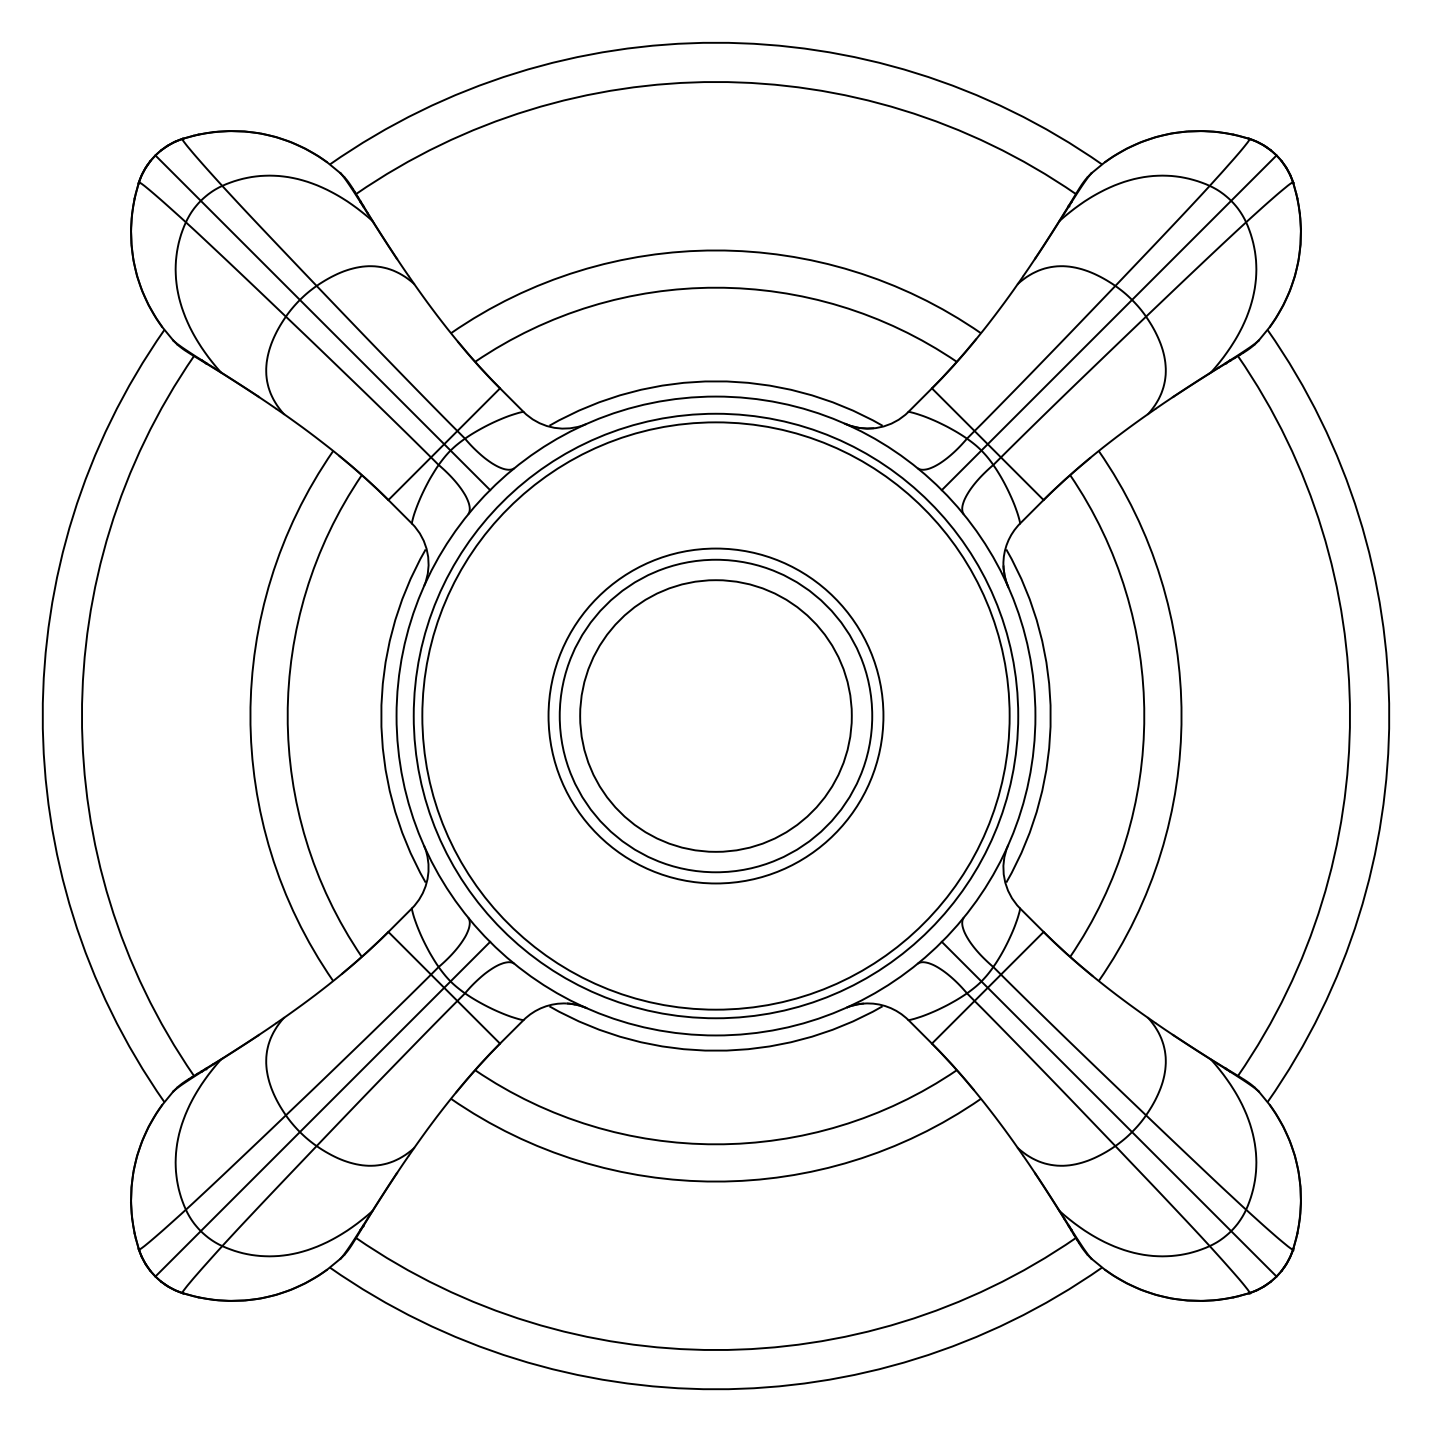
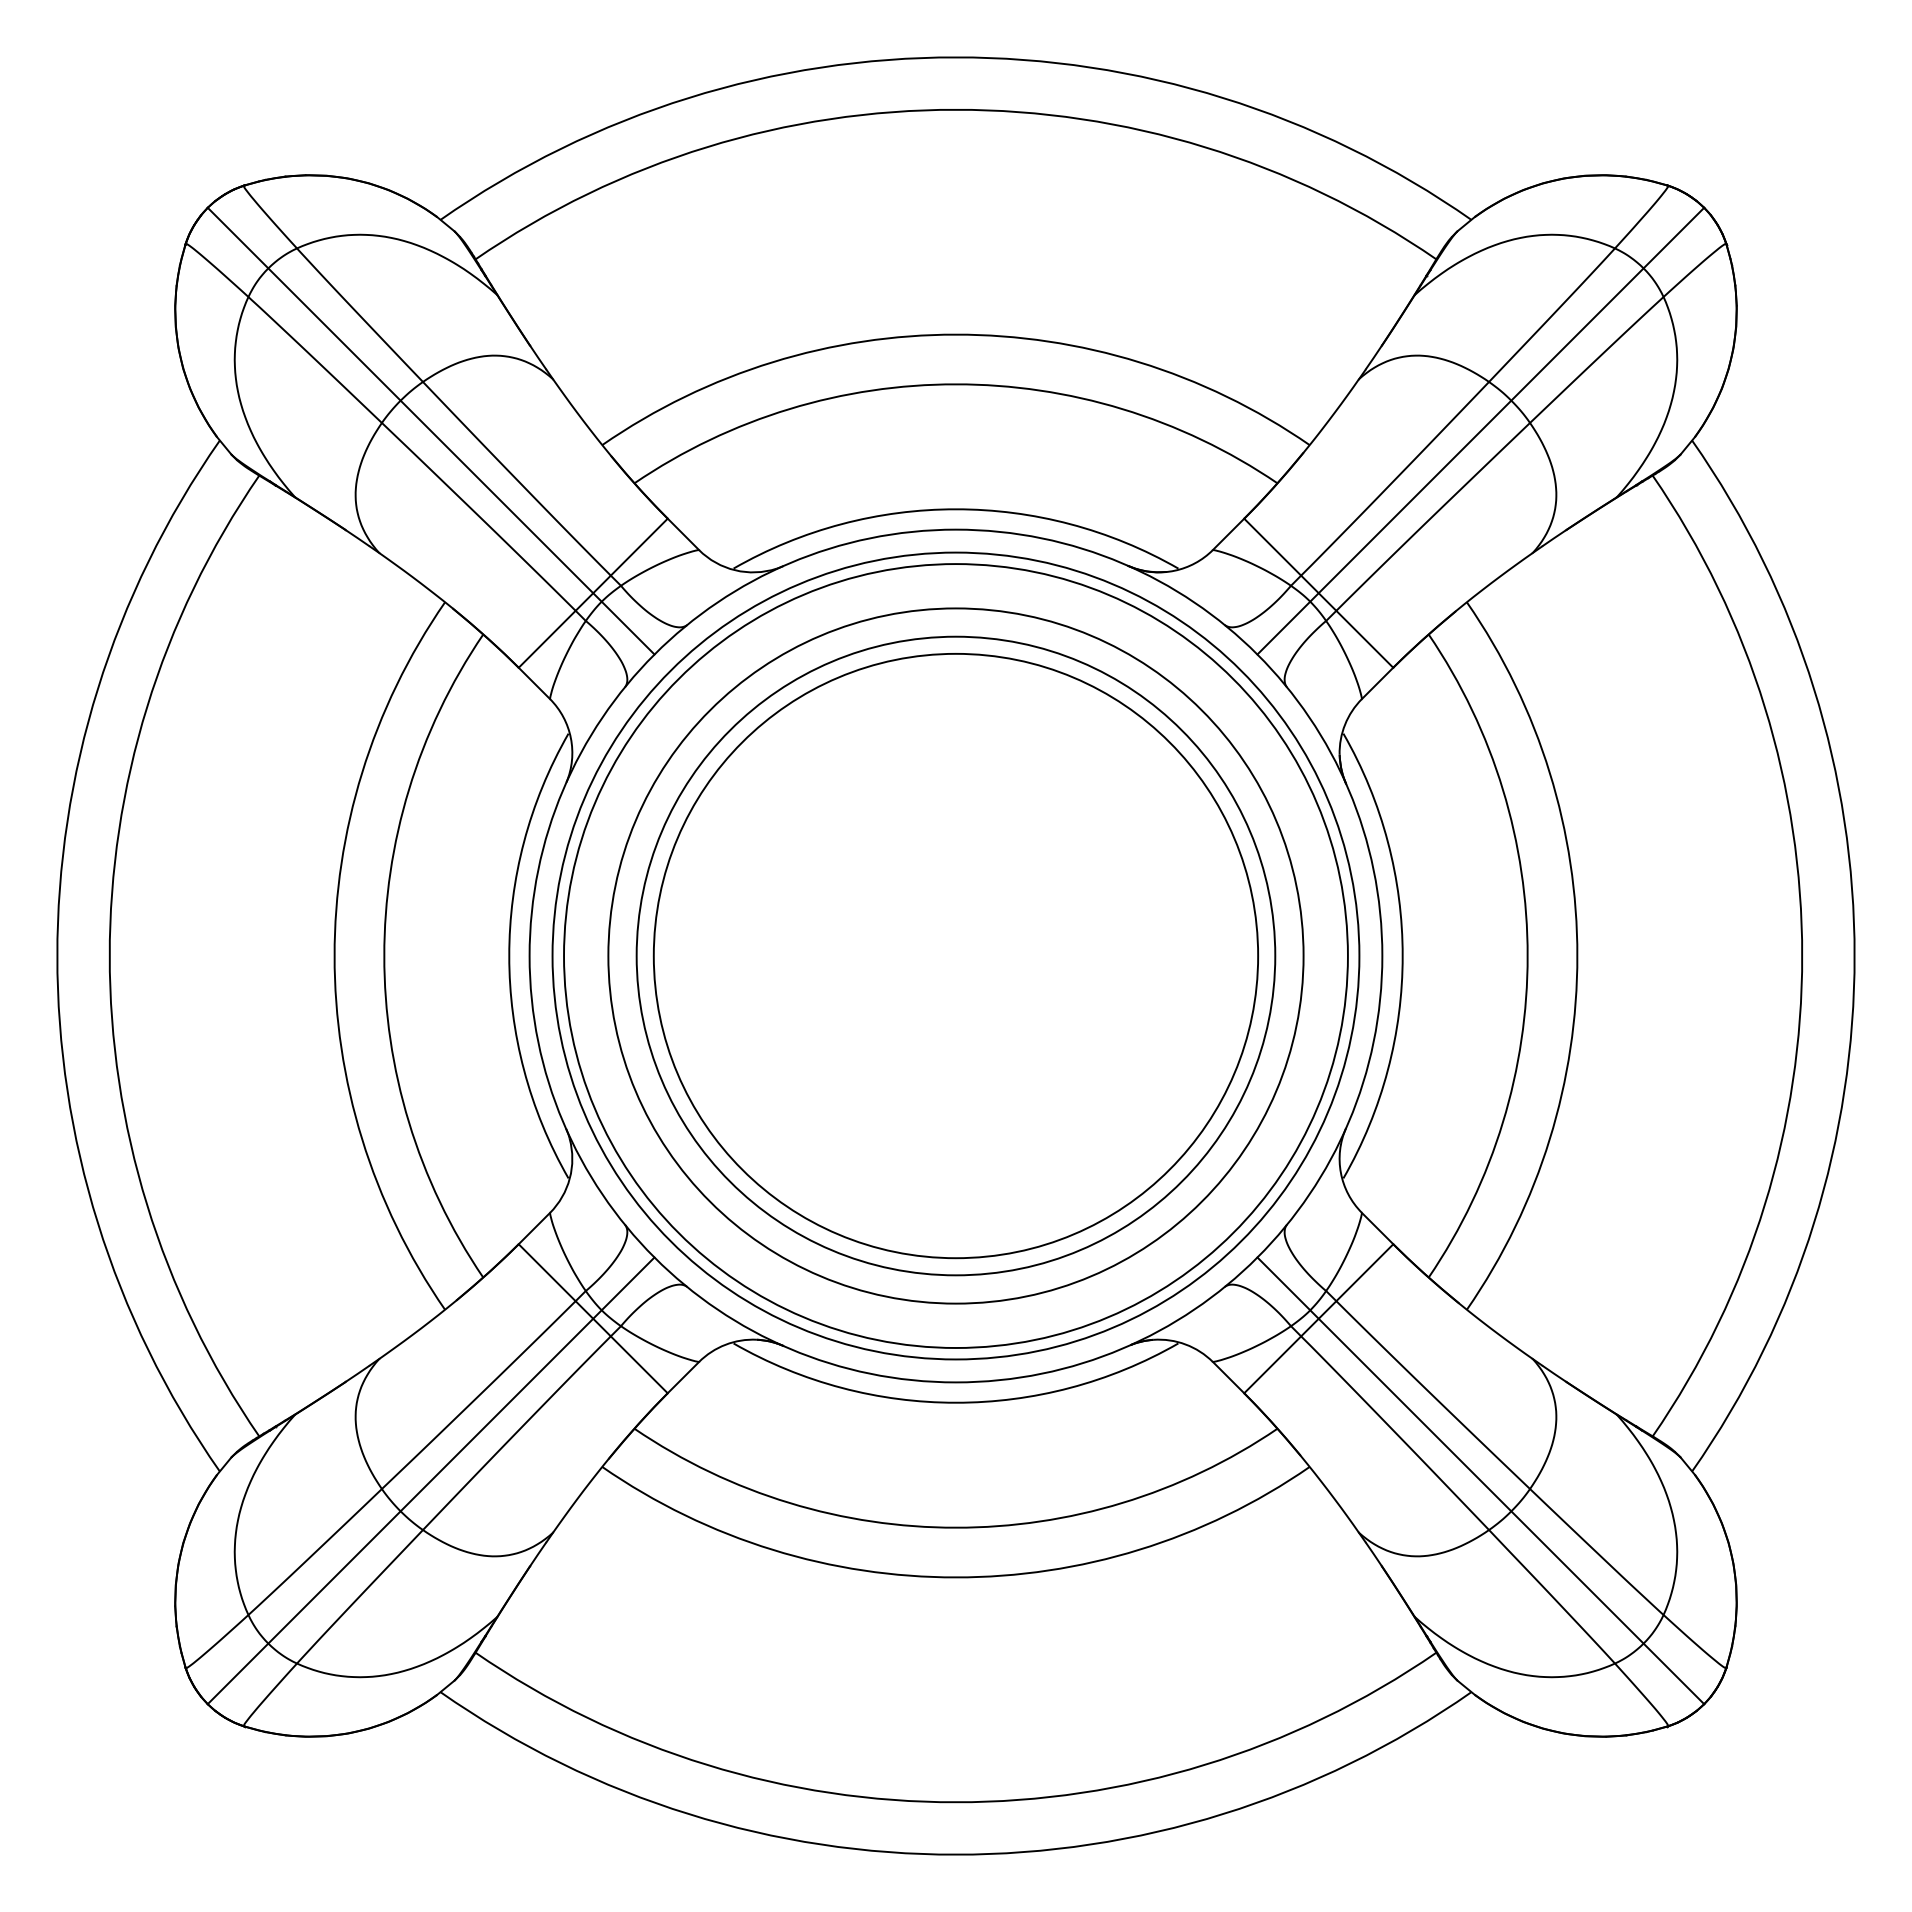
circle: (715, 715) -> (955, 955), size x1.43
circle: (715, 715) -> (955, 955), size x1.67
circle: (715, 715) -> (955, 955), size x1.67

